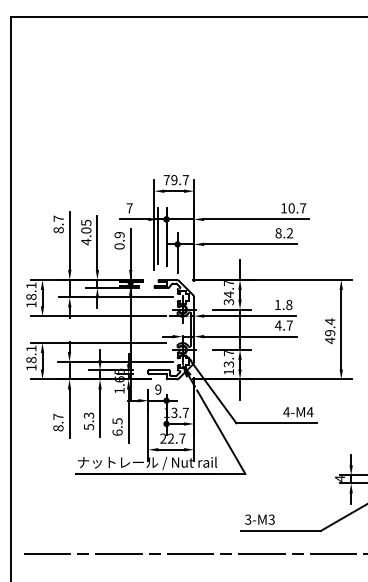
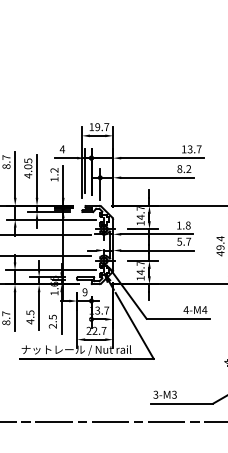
text: (166, 180) -> (91, 127), 79.7 -> 19.7
text: (129, 208) -> (62, 149), 7 -> 4
text: (291, 208) -> (190, 149), 10.7 -> 13.7
text: (119, 240) -> (54, 174), 0.9 -> 1.2
text: (228, 302) -> (140, 223), 34.7 -> 14.7
text: (277, 325) -> (178, 241), 4.7 -> 5.7
text: (228, 364) -> (140, 272), 13.7 -> 14.7
text: (88, 421) -> (29, 317), 5.3 -> 4.5
text: (117, 432) -> (52, 326), 6.5 -> 2.5

